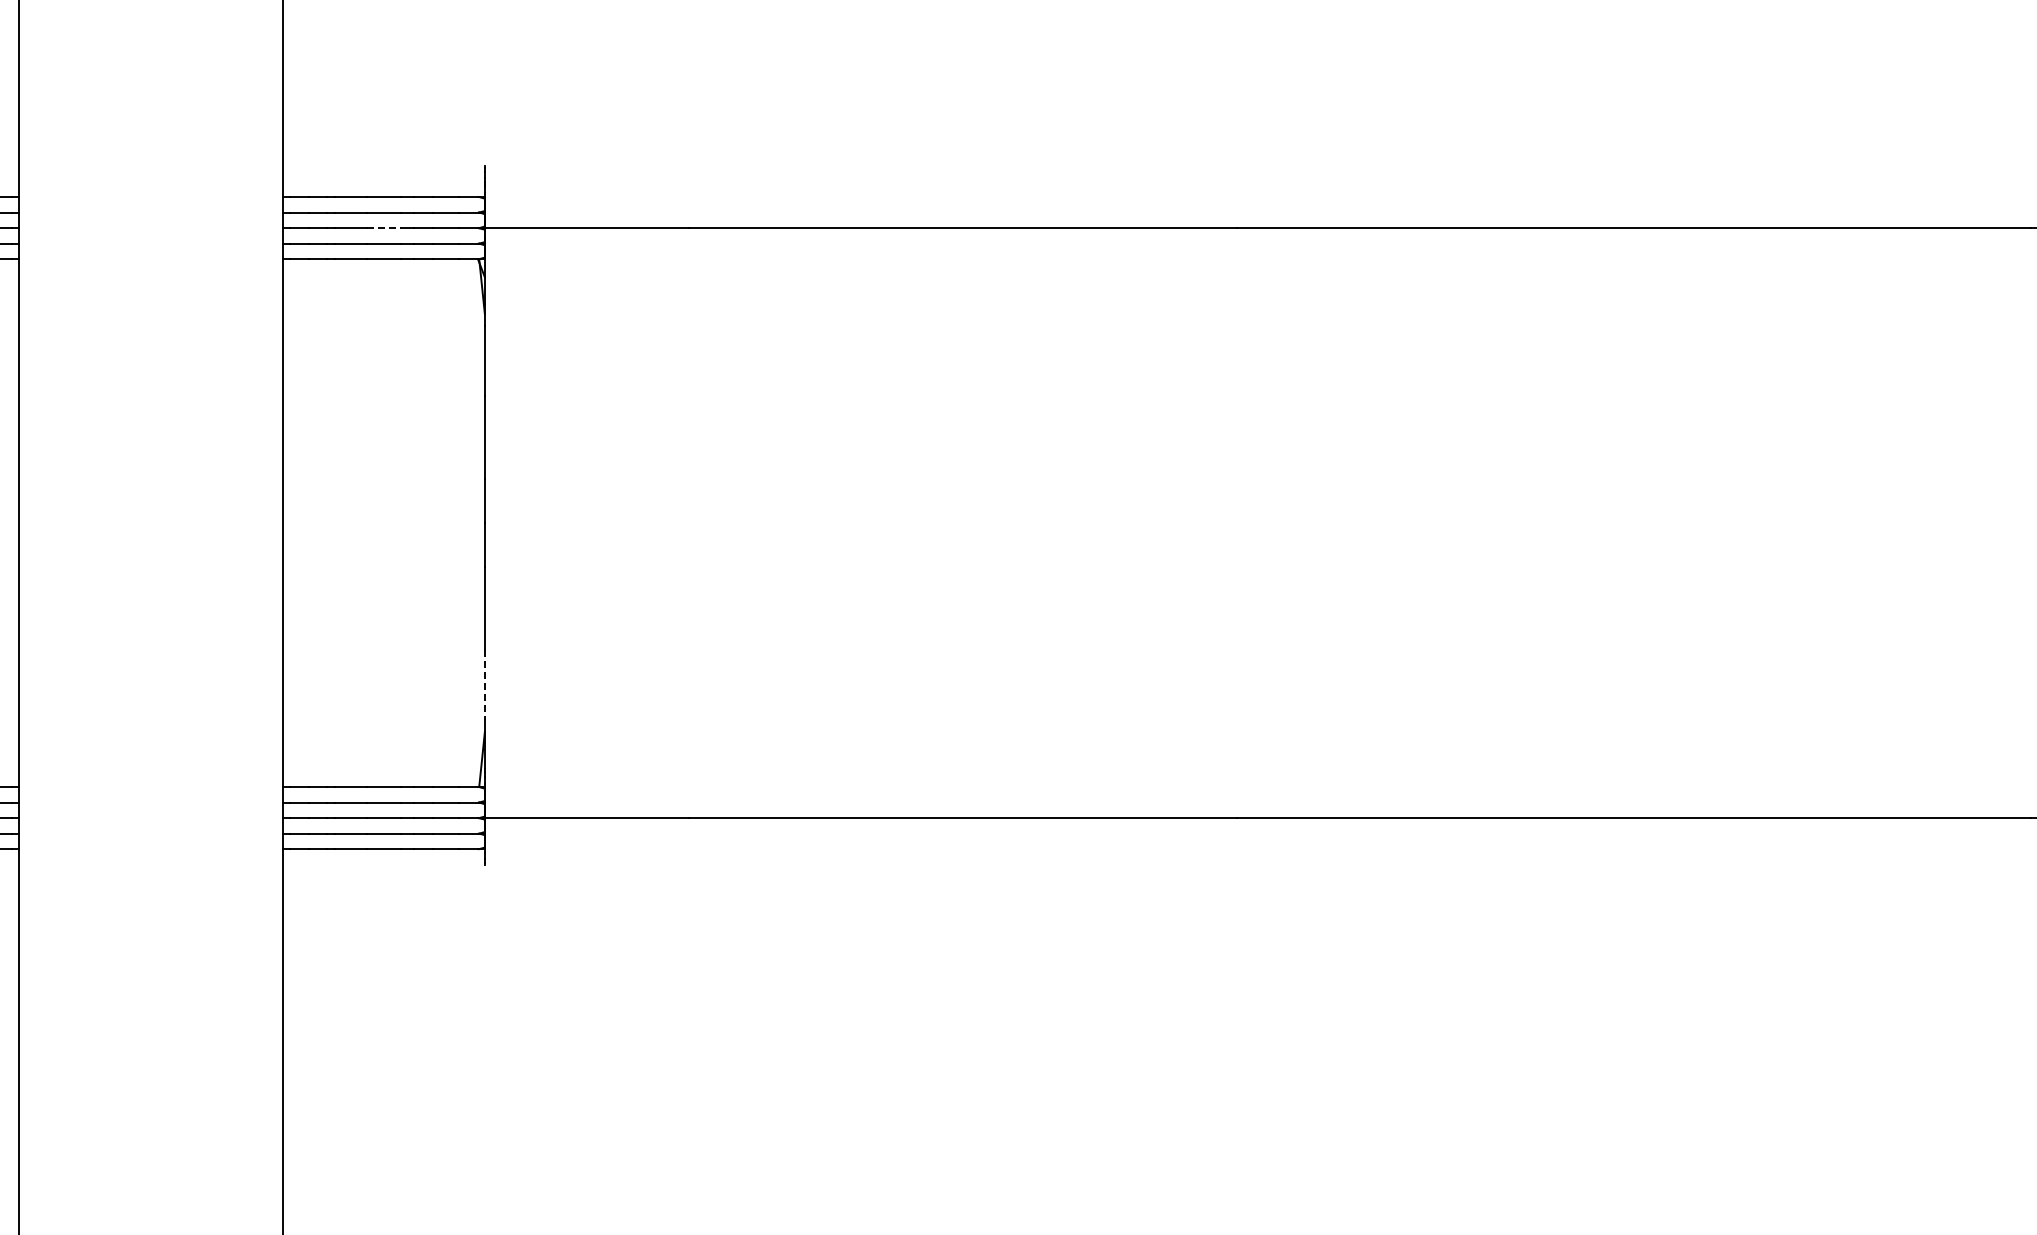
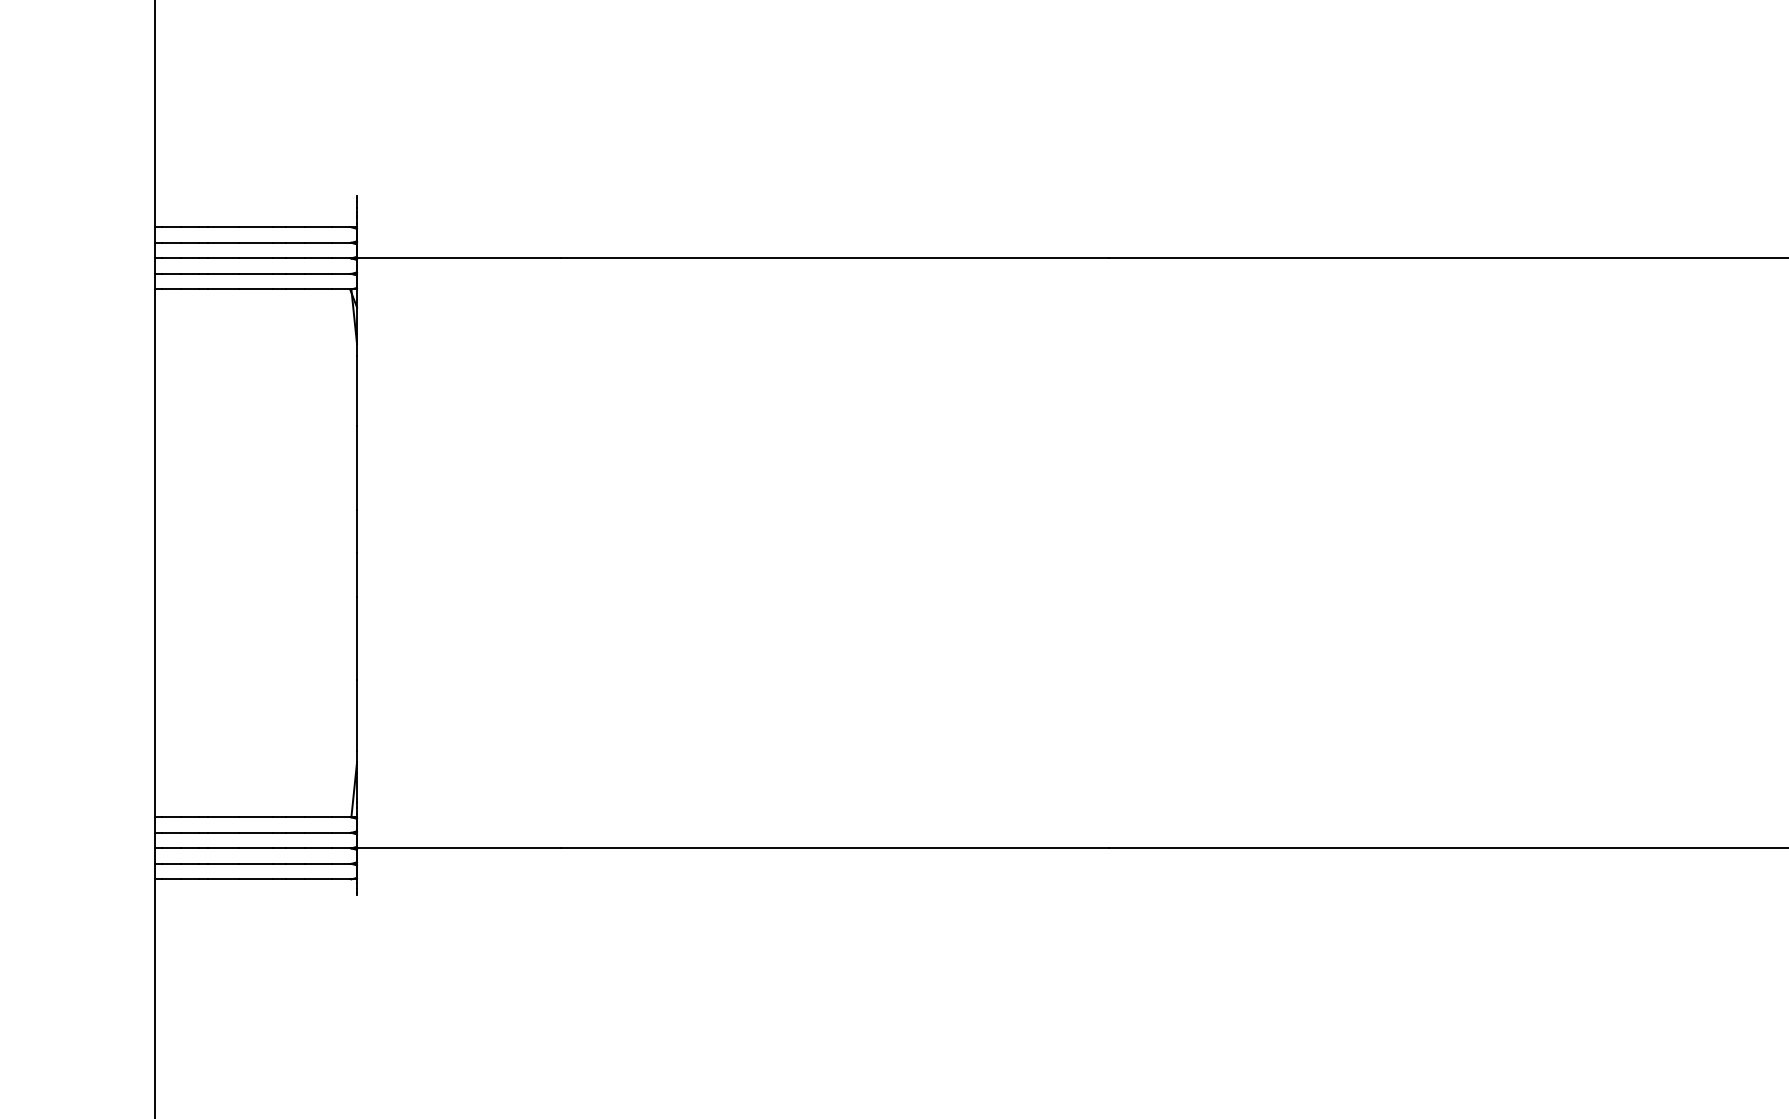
line: (383, 228) -> (255, 258), dashed -> solid
line: (484, 685) -> (356, 715), dashed -> solid

